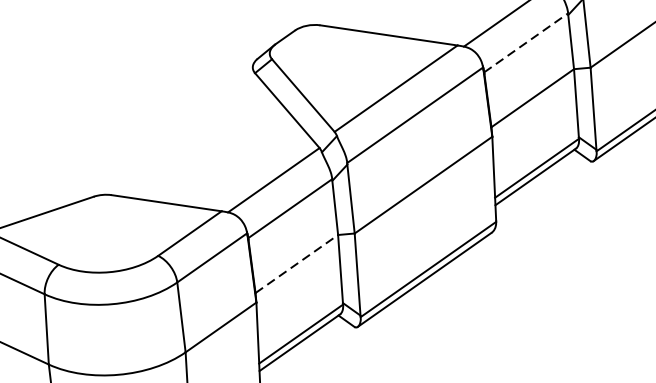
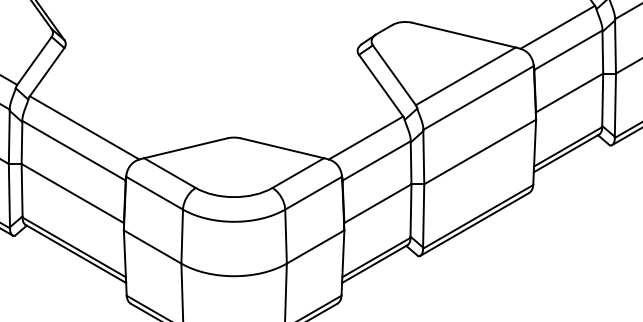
line: (526, 41) -> (568, 49), dashed -> solid
line: (296, 263) -> (377, 203), dashed -> solid

